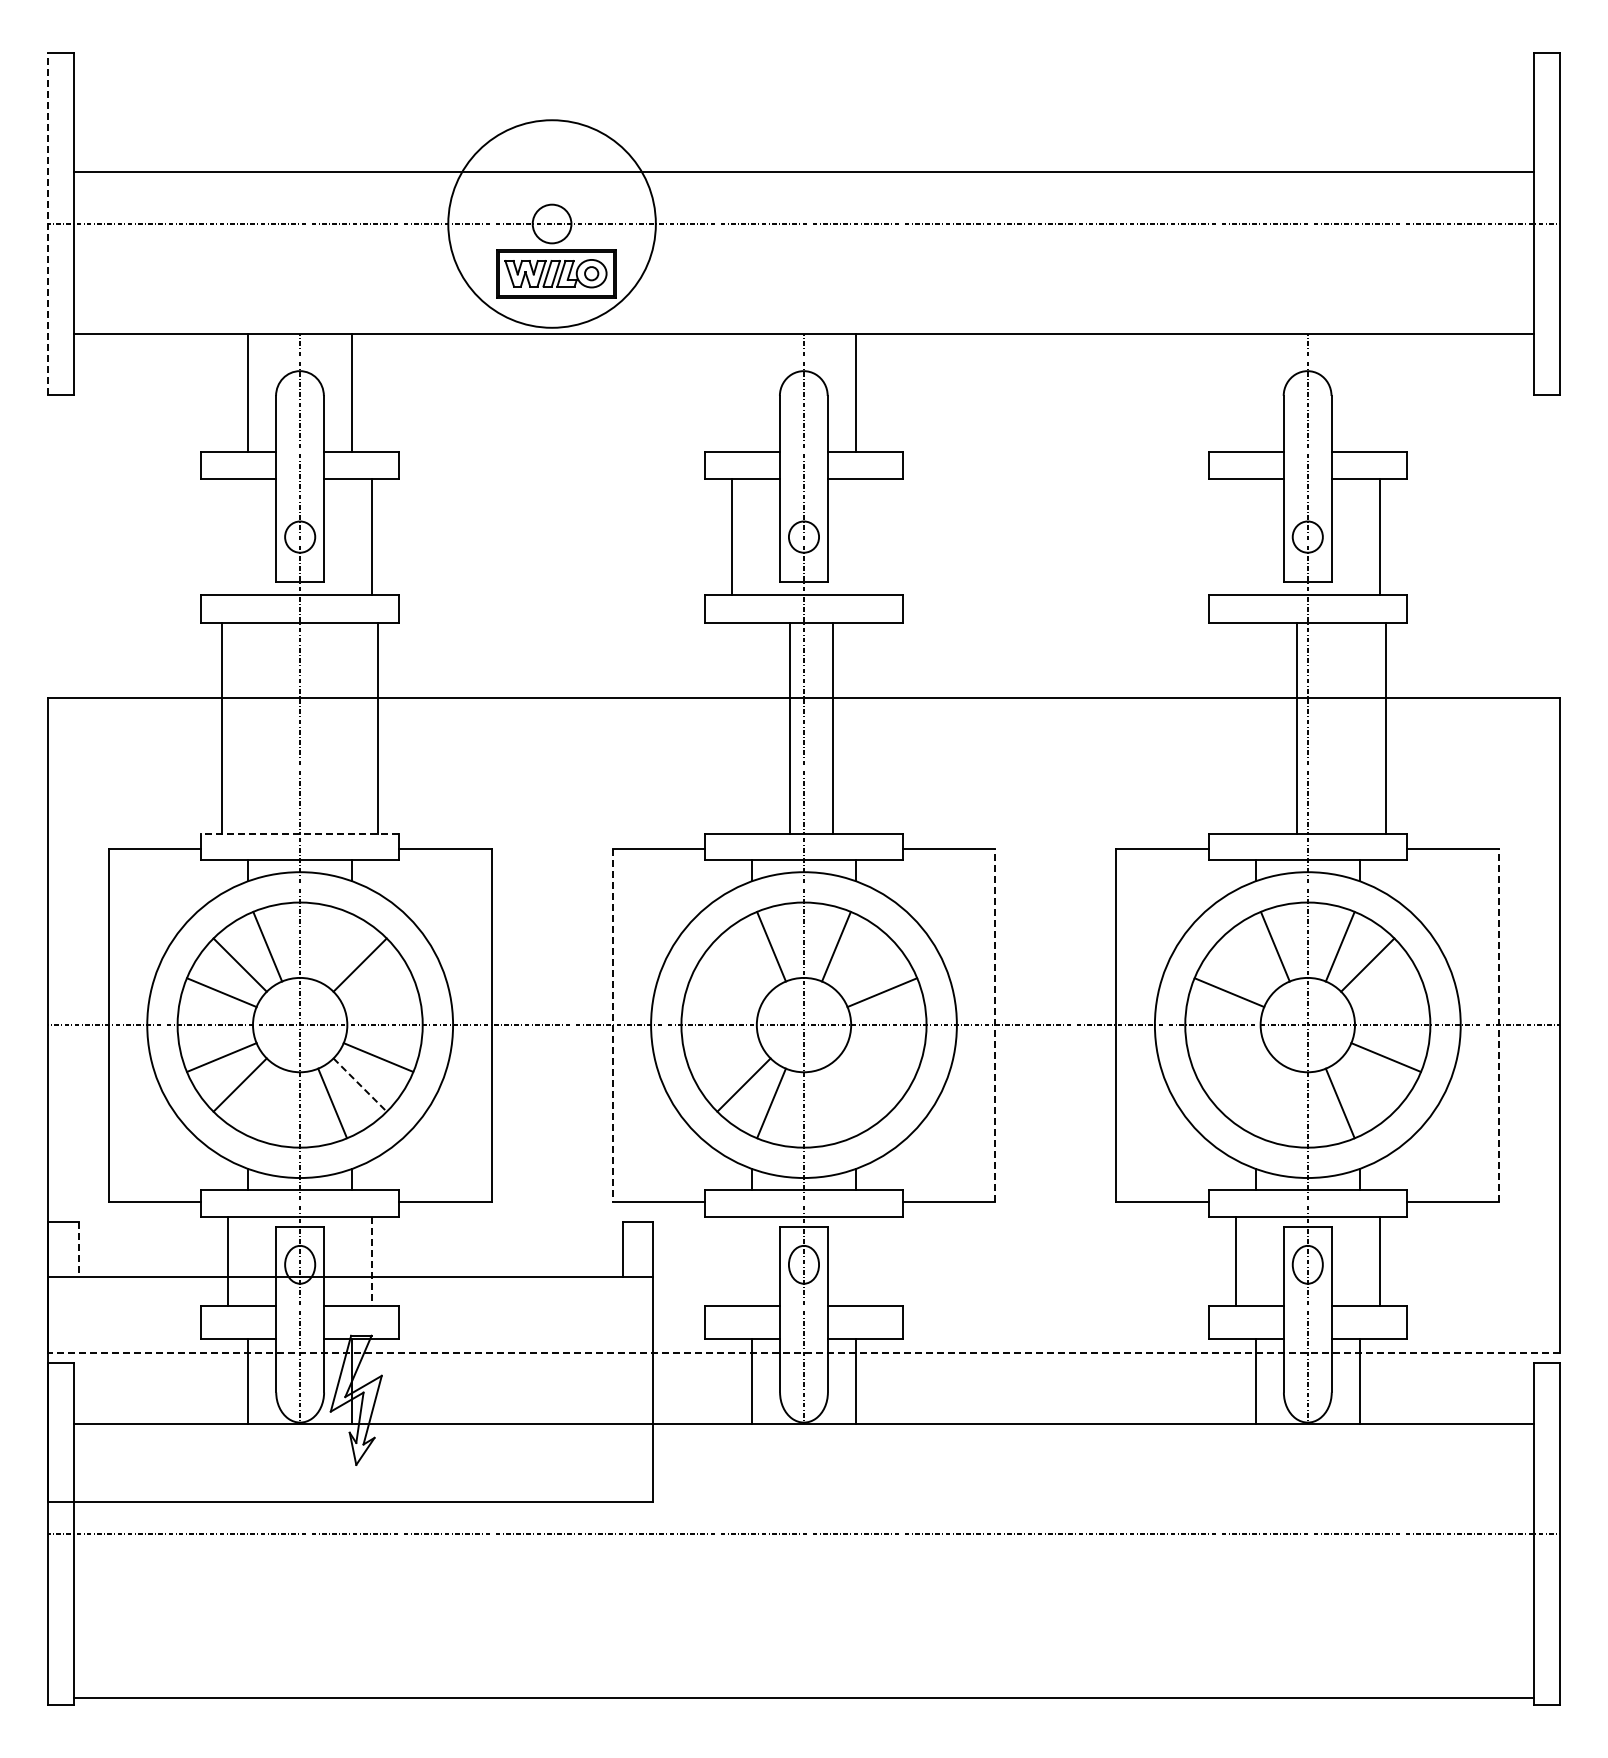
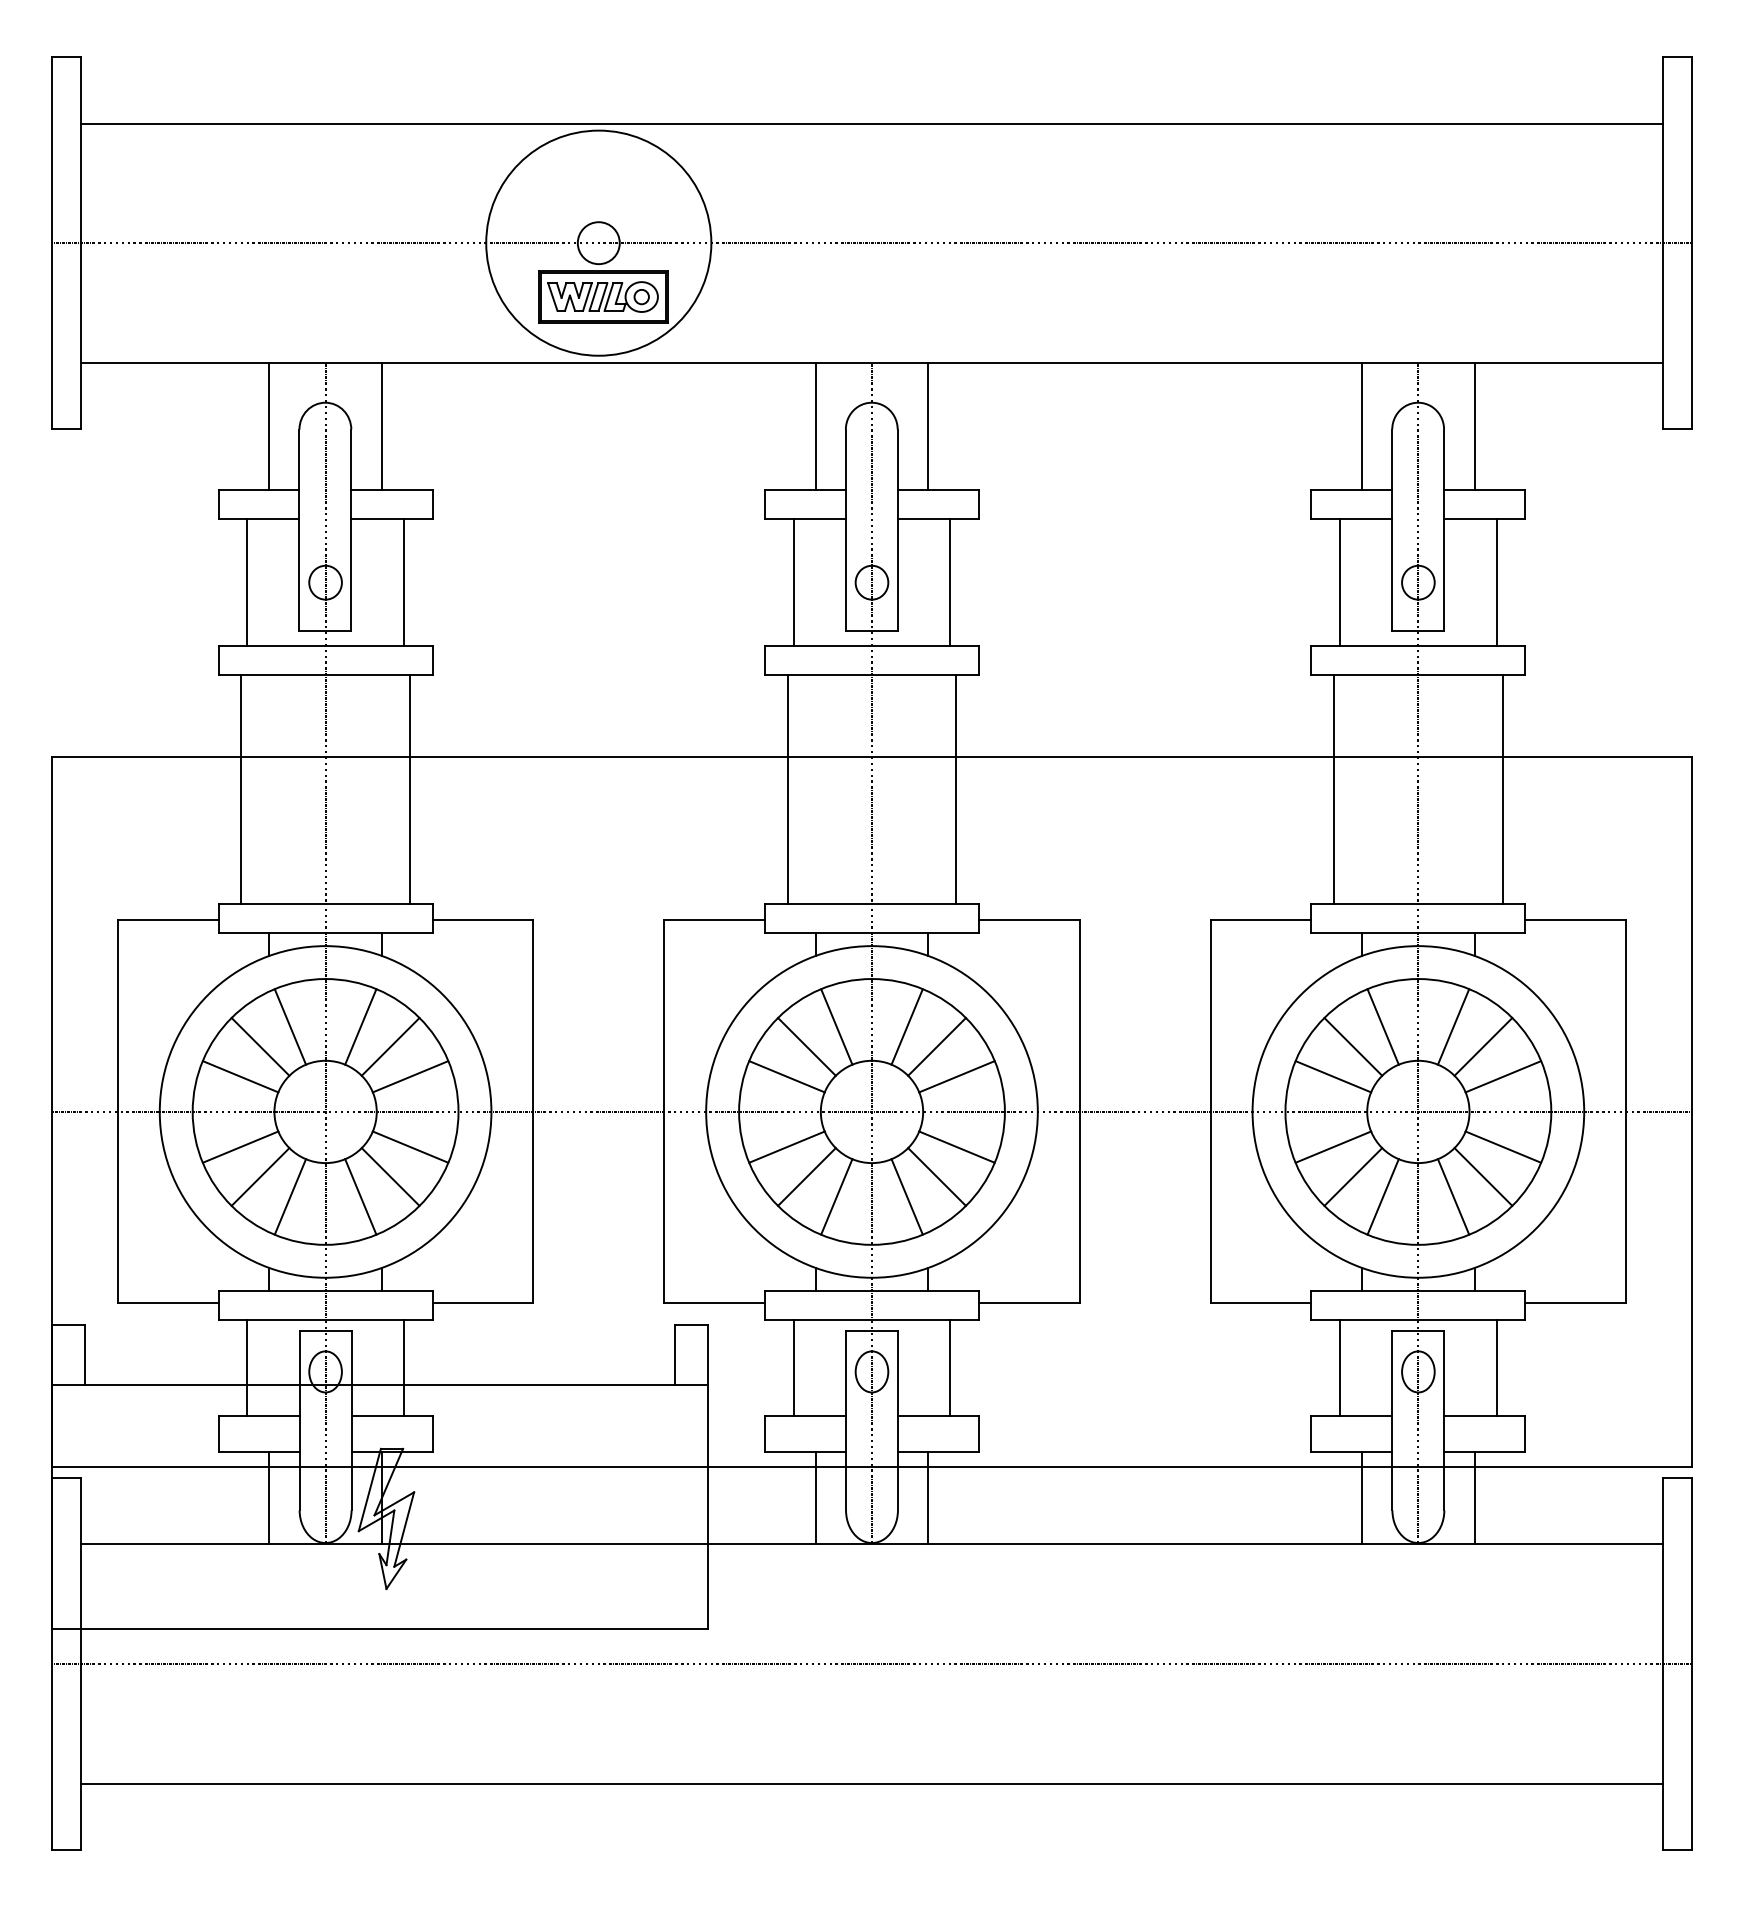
line: (803, 171) -> (871, 123), moved
line: (48, 223) -> (52, 242), dashed -> solid
line: (752, 392) -> (816, 425), added
line: (1255, 392) -> (1361, 425), added
line: (1359, 392) -> (1474, 425), added
line: (228, 536) -> (247, 582), added
line: (876, 536) -> (950, 582), added
line: (1235, 536) -> (1339, 582), added
line: (790, 727) -> (787, 789), moved
line: (832, 727) -> (956, 789), moved
line: (1296, 727) -> (1333, 789), moved
line: (300, 833) -> (325, 904), dashed -> solid
line: (332, 946) -> (360, 1026), added
line: (743, 964) -> (806, 1046), added
line: (863, 964) -> (936, 1046), added
line: (1247, 964) -> (1352, 1046), added
line: (378, 992) -> (410, 1076), added
line: (725, 992) -> (786, 1076), added
line: (1385, 992) -> (1502, 1076), added
line: (612, 1025) -> (664, 1112), dashed -> solid
line: (995, 1025) -> (1079, 1112), dashed -> solid
line: (1499, 1025) -> (1626, 1112), dashed -> solid
line: (725, 1057) -> (786, 1147), added
line: (882, 1057) -> (957, 1147), added
line: (1229, 1057) -> (1333, 1147), added
line: (863, 1084) -> (936, 1176), added
line: (1247, 1084) -> (1352, 1176), added
line: (1367, 1084) -> (1483, 1176), added
line: (360, 1085) -> (391, 1177), dashed -> solid
line: (267, 1103) -> (290, 1196), added
line: (836, 1103) -> (907, 1196), added
line: (1274, 1103) -> (1382, 1196), added
line: (78, 1249) -> (85, 1355), dashed -> solid
line: (731, 1260) -> (793, 1367), added
line: (876, 1260) -> (950, 1367), added
line: (372, 1261) -> (404, 1368), dashed -> solid
line: (804, 1352) -> (872, 1467), dashed -> solid
line: (803, 1698) -> (871, 1783), moved

